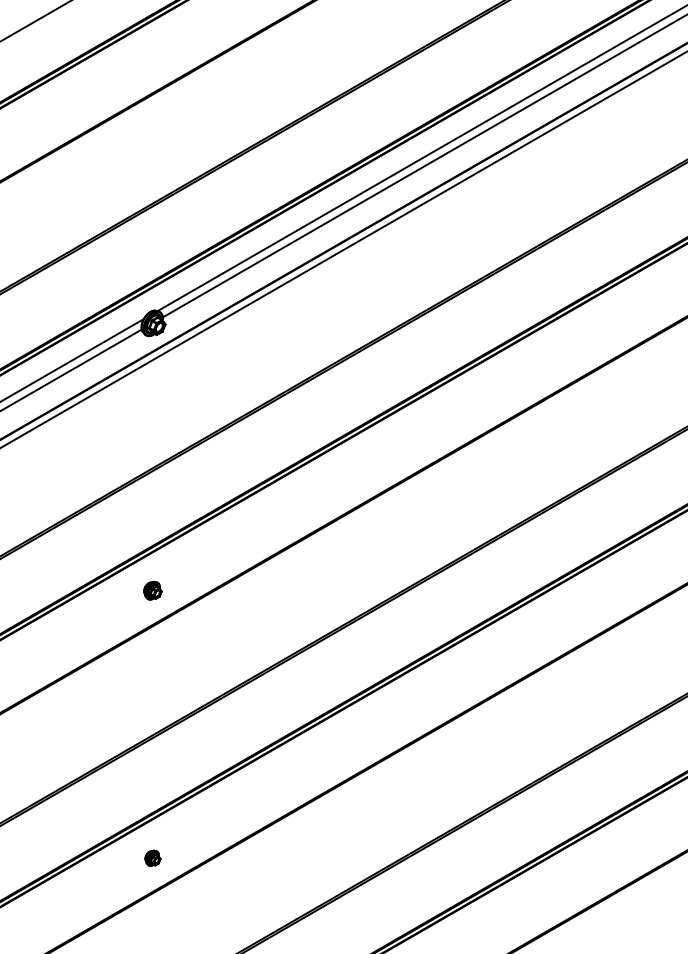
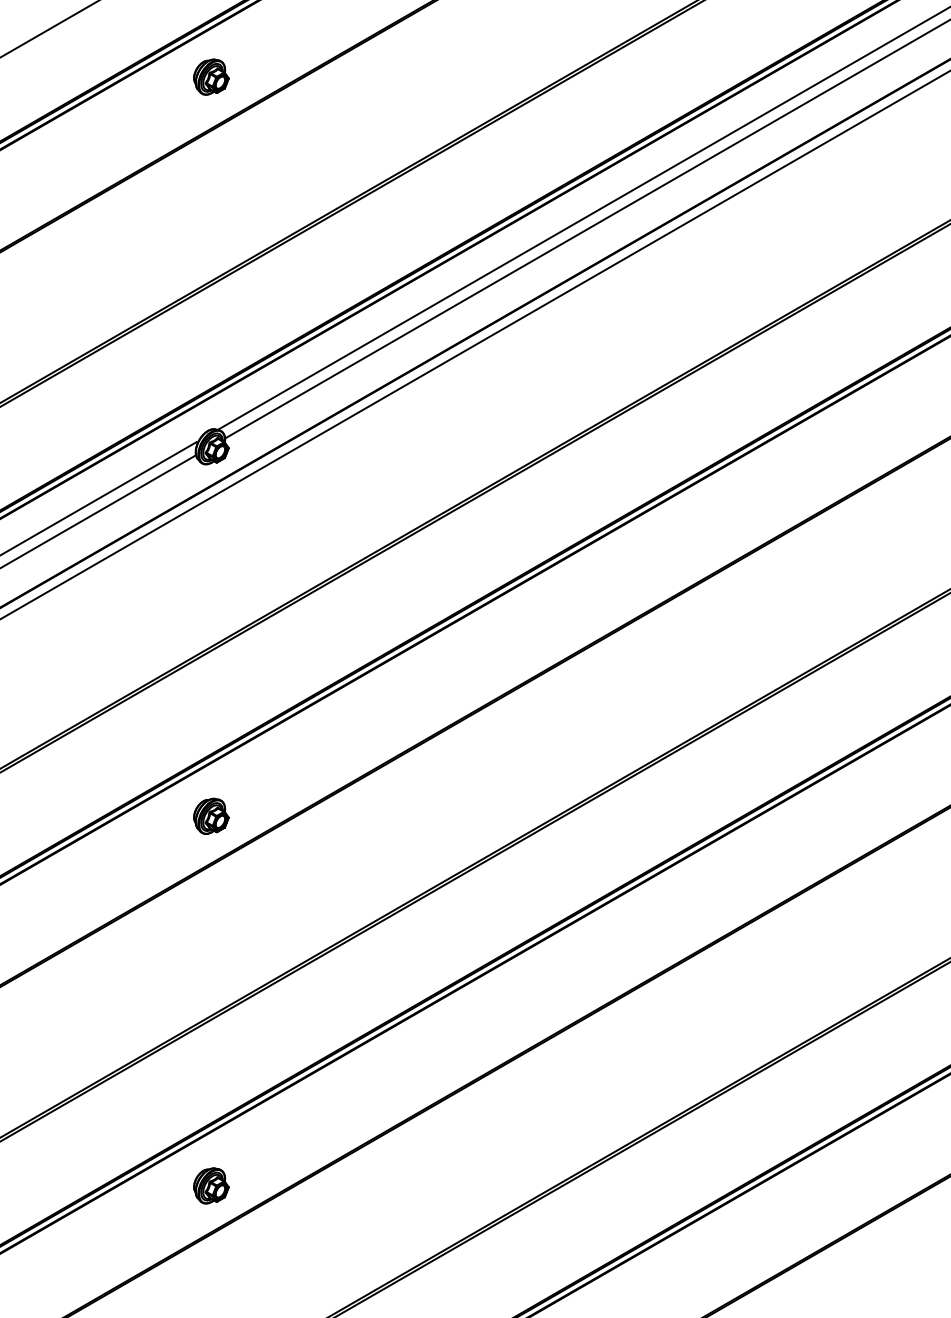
part: (152, 55) -> (211, 76), added
part: (152, 590) -> (211, 815), size x1.43
part: (152, 858) -> (211, 1185), size x1.67

